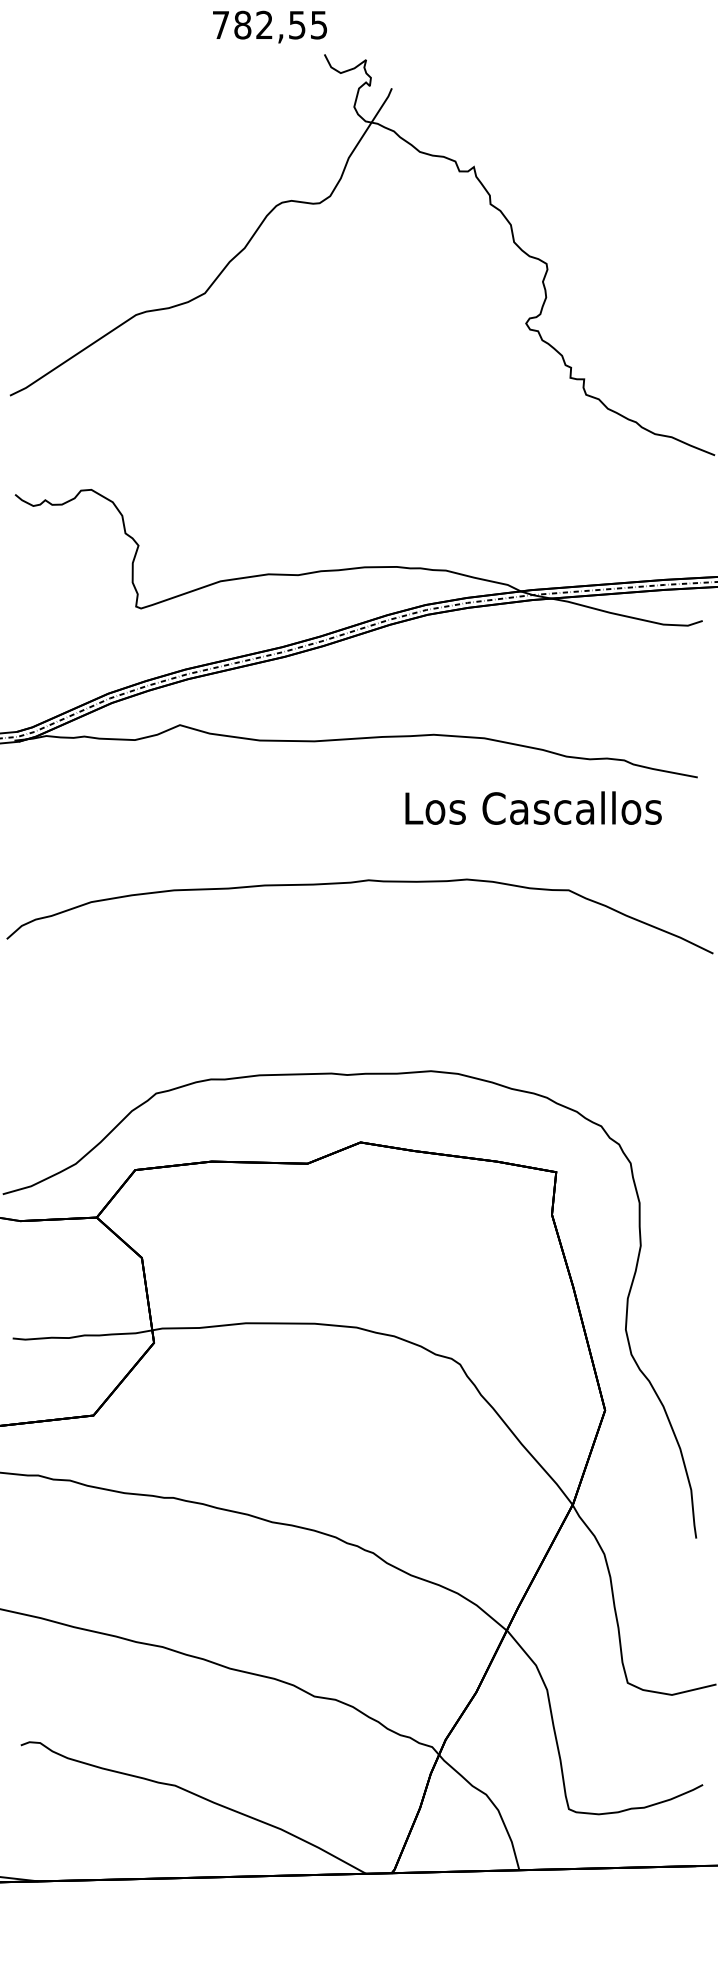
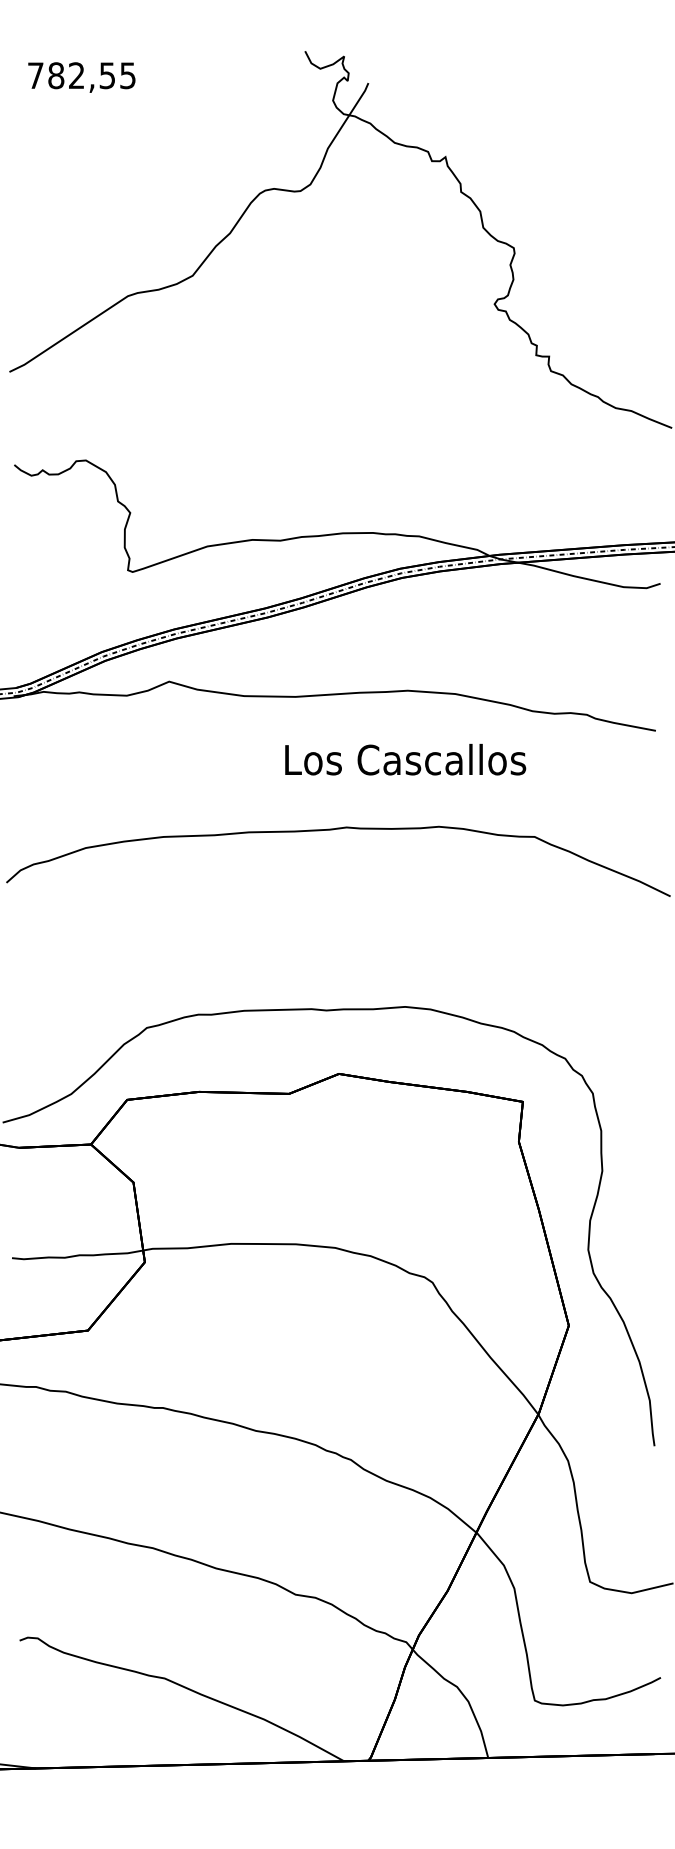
text: (269, 27) -> (81, 77), moved
text: (533, 807) -> (405, 759), moved

